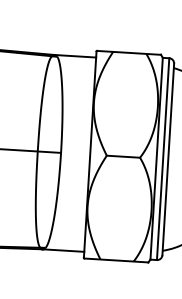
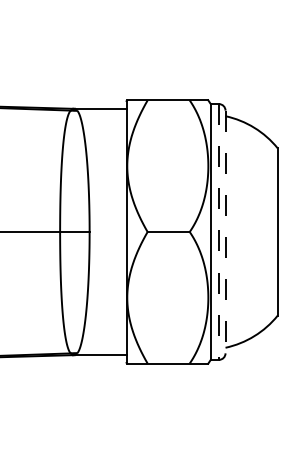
line: (163, 158) -> (219, 231), solid -> dashed
line: (168, 159) -> (225, 232), solid -> dashed

